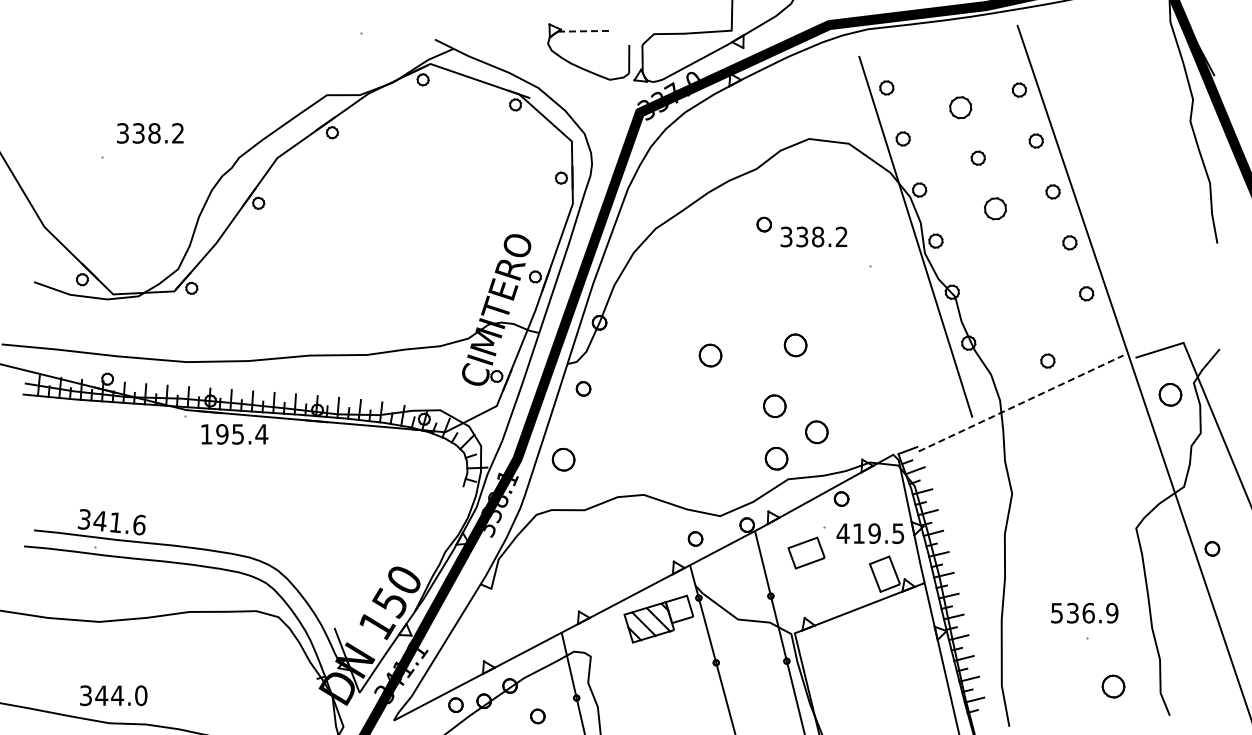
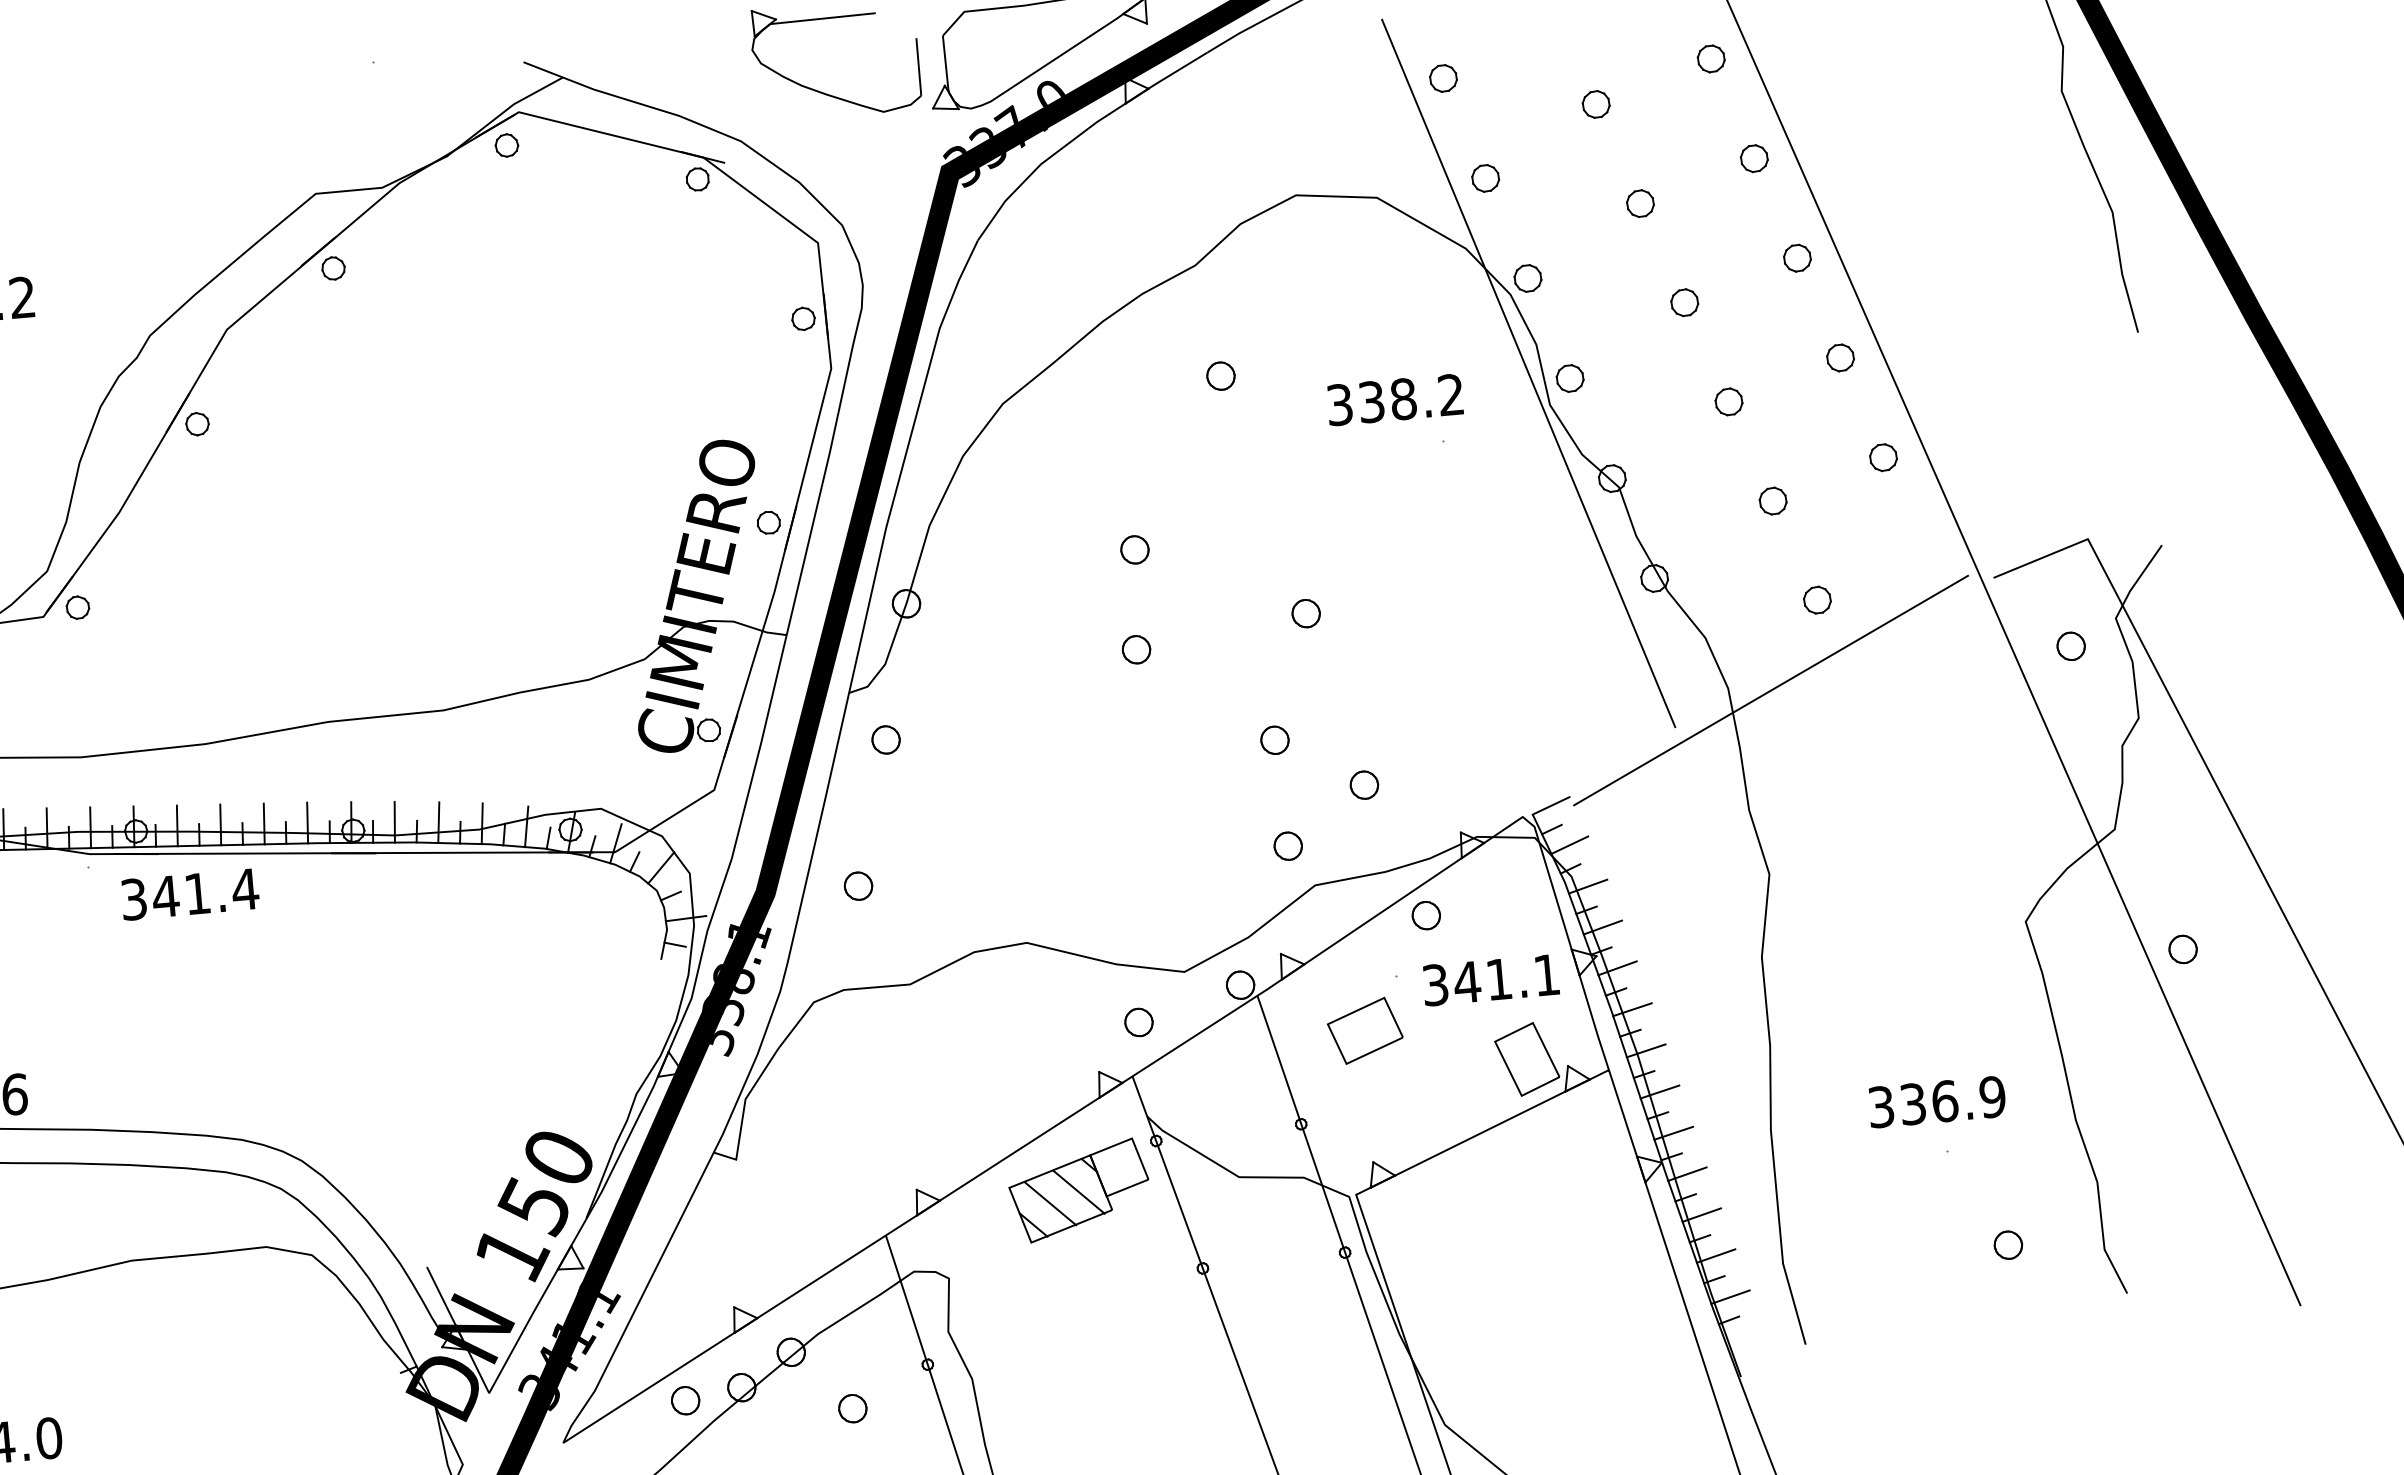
line: (584, 31) -> (823, 18), dashed -> solid
part: (960, 106) -> (1595, 102), size x0.62
part: (995, 208) -> (1684, 301), size x0.62
text: (813, 236) -> (1394, 399), moved
part: (1012, 259) -> (1727, 401), added
part: (714, 306) -> (1135, 550), added
part: (1029, 309) -> (1771, 499), added
part: (795, 344) -> (1305, 612), size x0.62
part: (710, 355) -> (1136, 649), size x0.62
part: (1170, 394) -> (2070, 645), size x0.62
line: (1021, 403) -> (1771, 690), dashed -> solid
part: (774, 405) -> (1274, 739), size x0.62
part: (816, 431) -> (1363, 783), size x0.62
text: (221, 434) -> (164, 897), 195.4 -> 341.4
part: (776, 458) -> (1287, 845), size x0.62
part: (563, 459) -> (858, 885), size x0.62
text: (870, 533) -> (1490, 979), 419.5 -> 341.1
text: (1056, 612) -> (1880, 1105), 536.9 -> 336.9
part: (1113, 686) -> (2008, 1244), size x0.62

